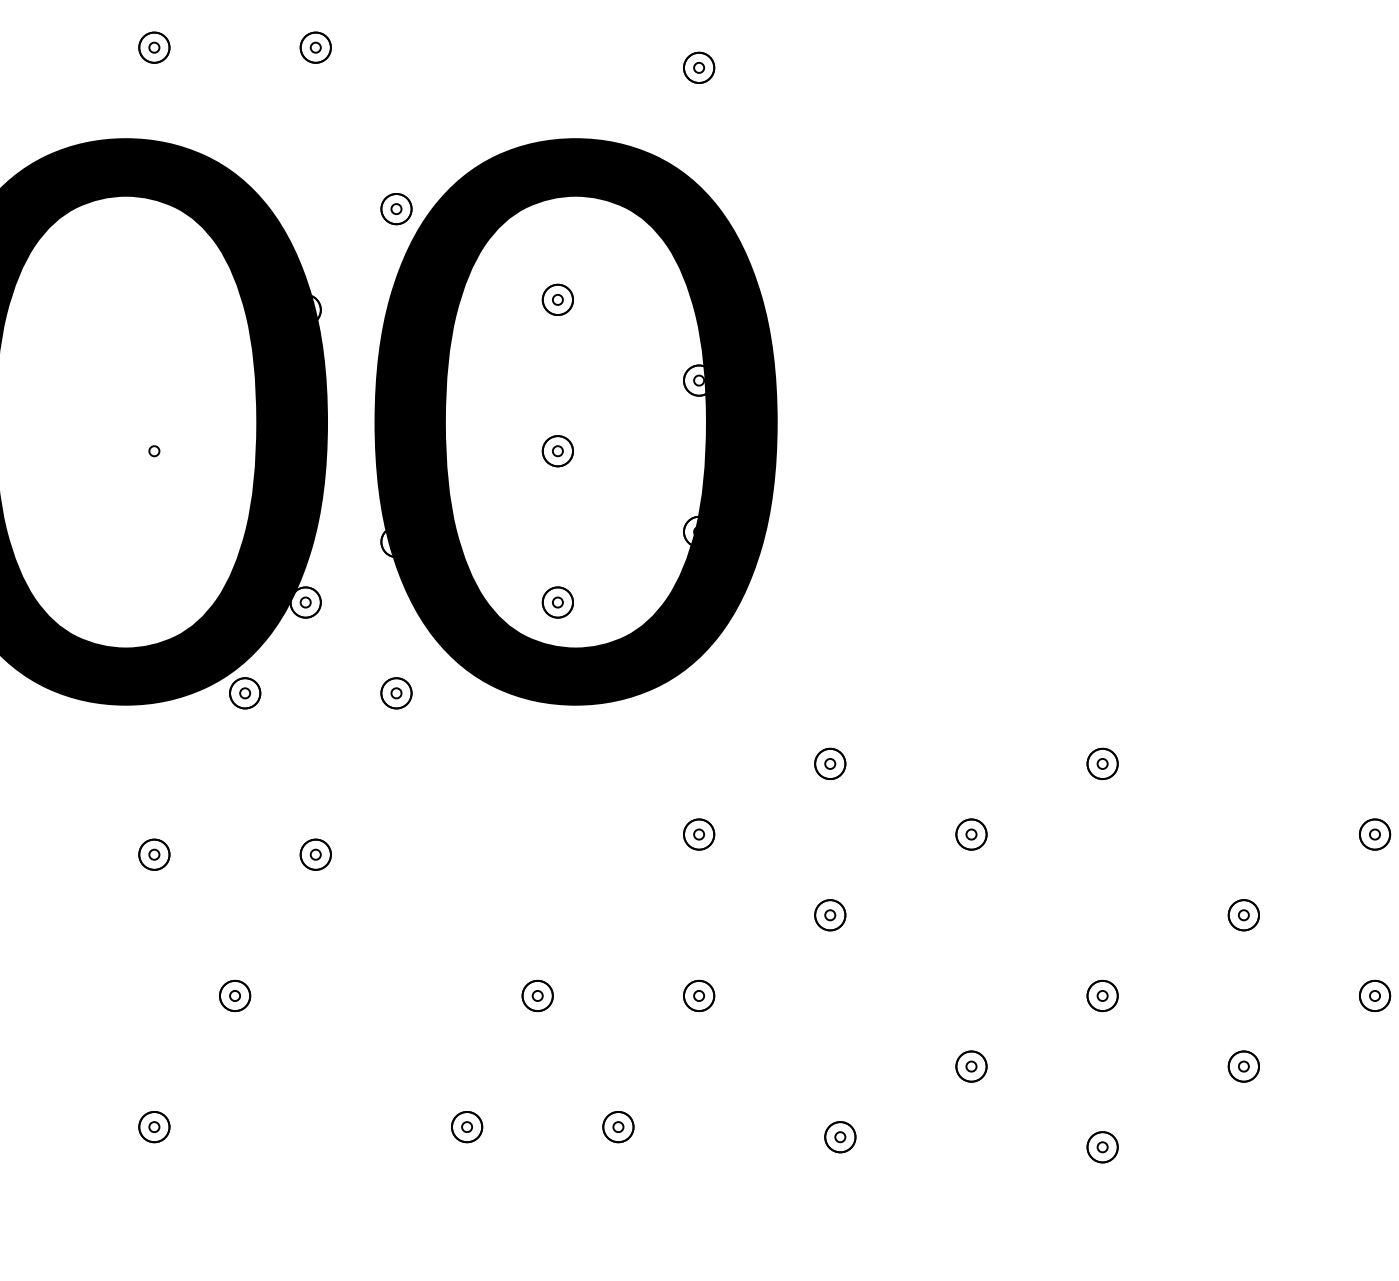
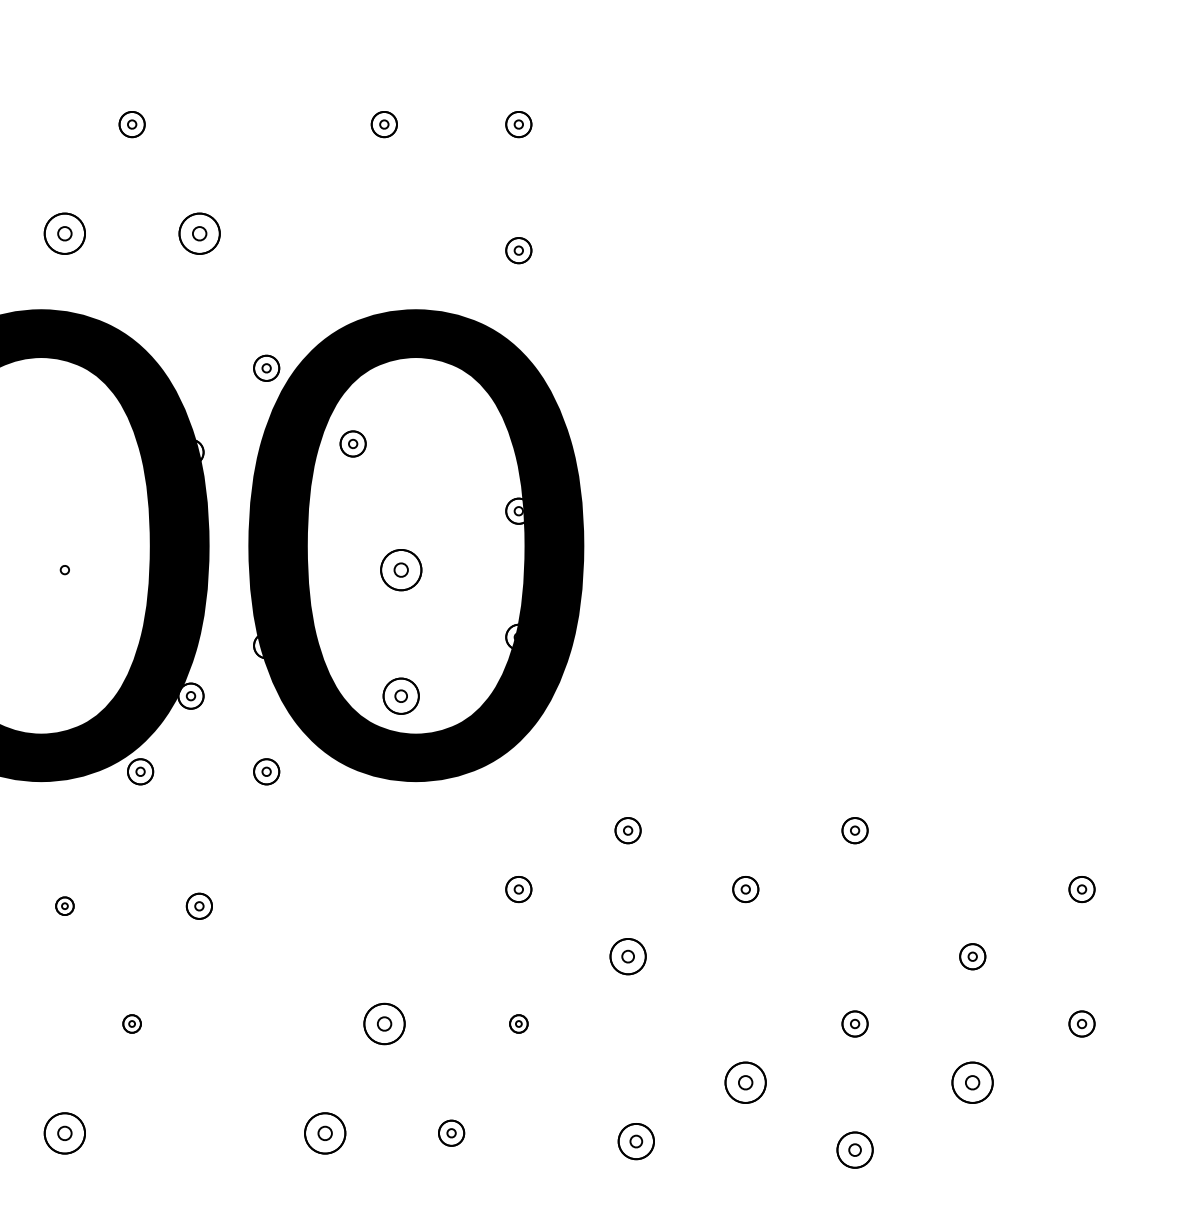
part: (153, 47) -> (64, 233), size x1.6
part: (314, 47) -> (198, 233), size x1.6
part: (557, 299) -> (352, 443), moved
part: (557, 450) -> (400, 569), size x1.6
part: (557, 601) -> (400, 695), size x1.4
part: (153, 853) -> (64, 905), size x0.7
part: (829, 914) -> (627, 956), size x1.4
part: (234, 995) -> (131, 1023), size x0.7
part: (536, 995) -> (383, 1023), size x1.6
part: (698, 995) -> (518, 1023), size x0.7
part: (971, 1066) -> (745, 1082), size x1.6
part: (1243, 1066) -> (972, 1082), size x1.6
part: (153, 1126) -> (64, 1132), size x1.6
part: (467, 1126) -> (325, 1132), size x1.6
part: (840, 1136) -> (636, 1141), size x1.4
part: (1101, 1146) -> (854, 1149), size x1.4

